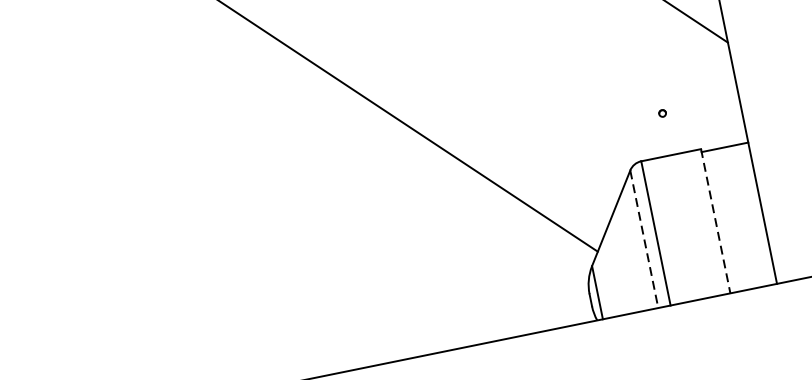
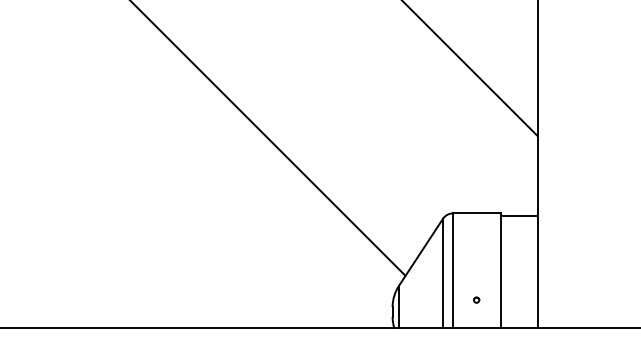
part: (662, 112) -> (476, 299), moved
line: (715, 221) -> (500, 271), dashed -> solid
line: (644, 239) -> (443, 273), dashed -> solid

